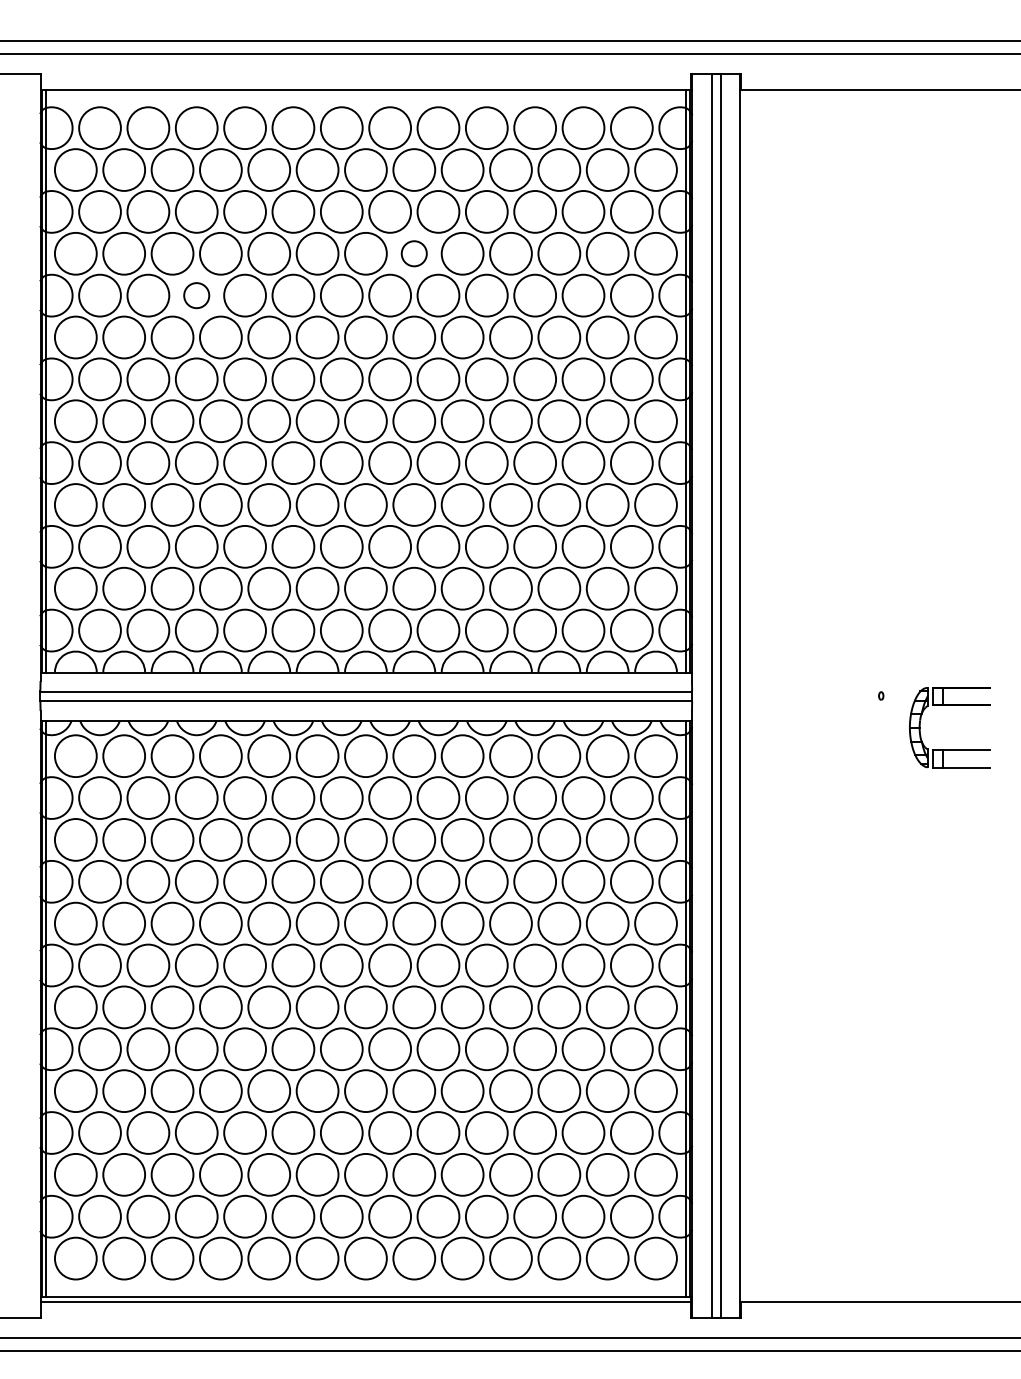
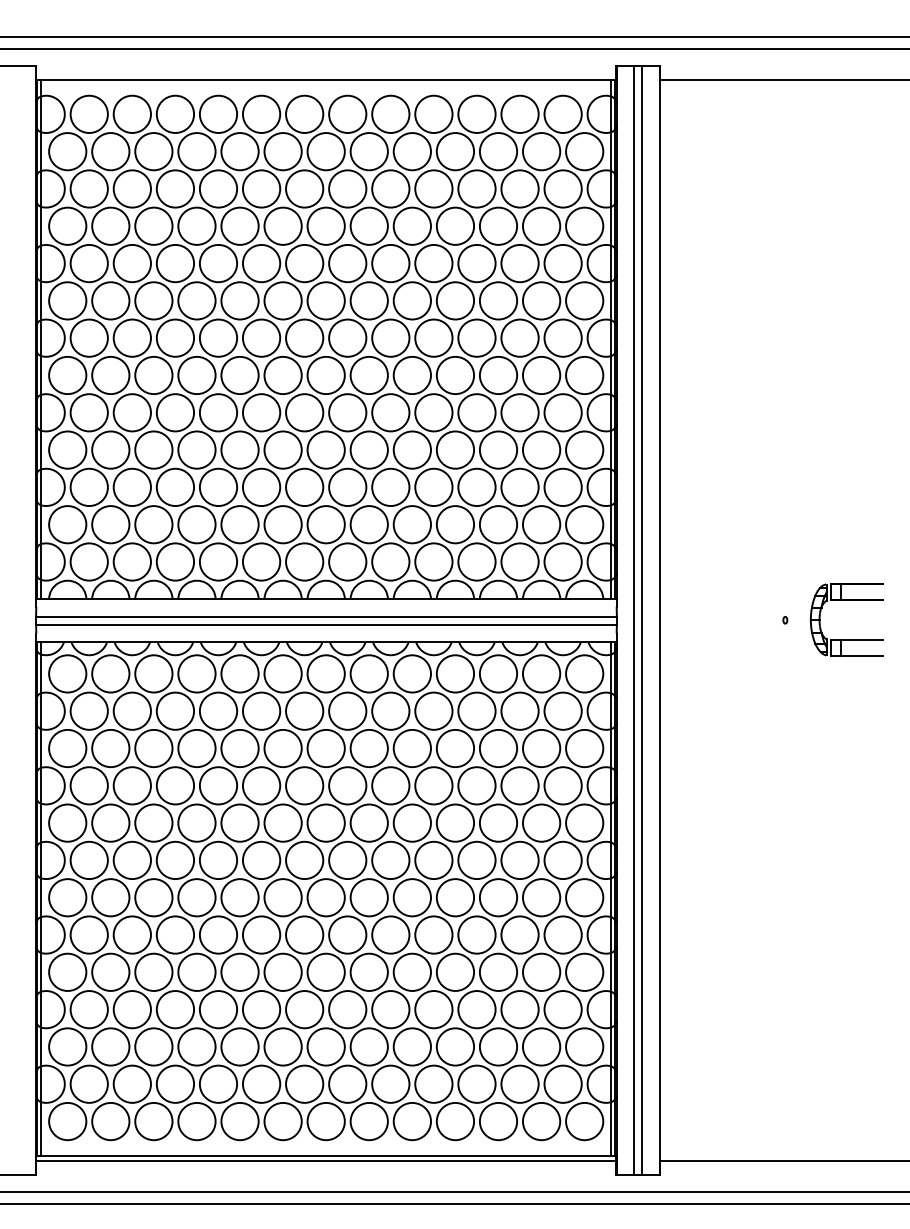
circle: (414, 253) -> (369, 226), size x1.67
circle: (196, 295) -> (175, 263), size x1.67
part: (949, 705) -> (846, 600), moved

